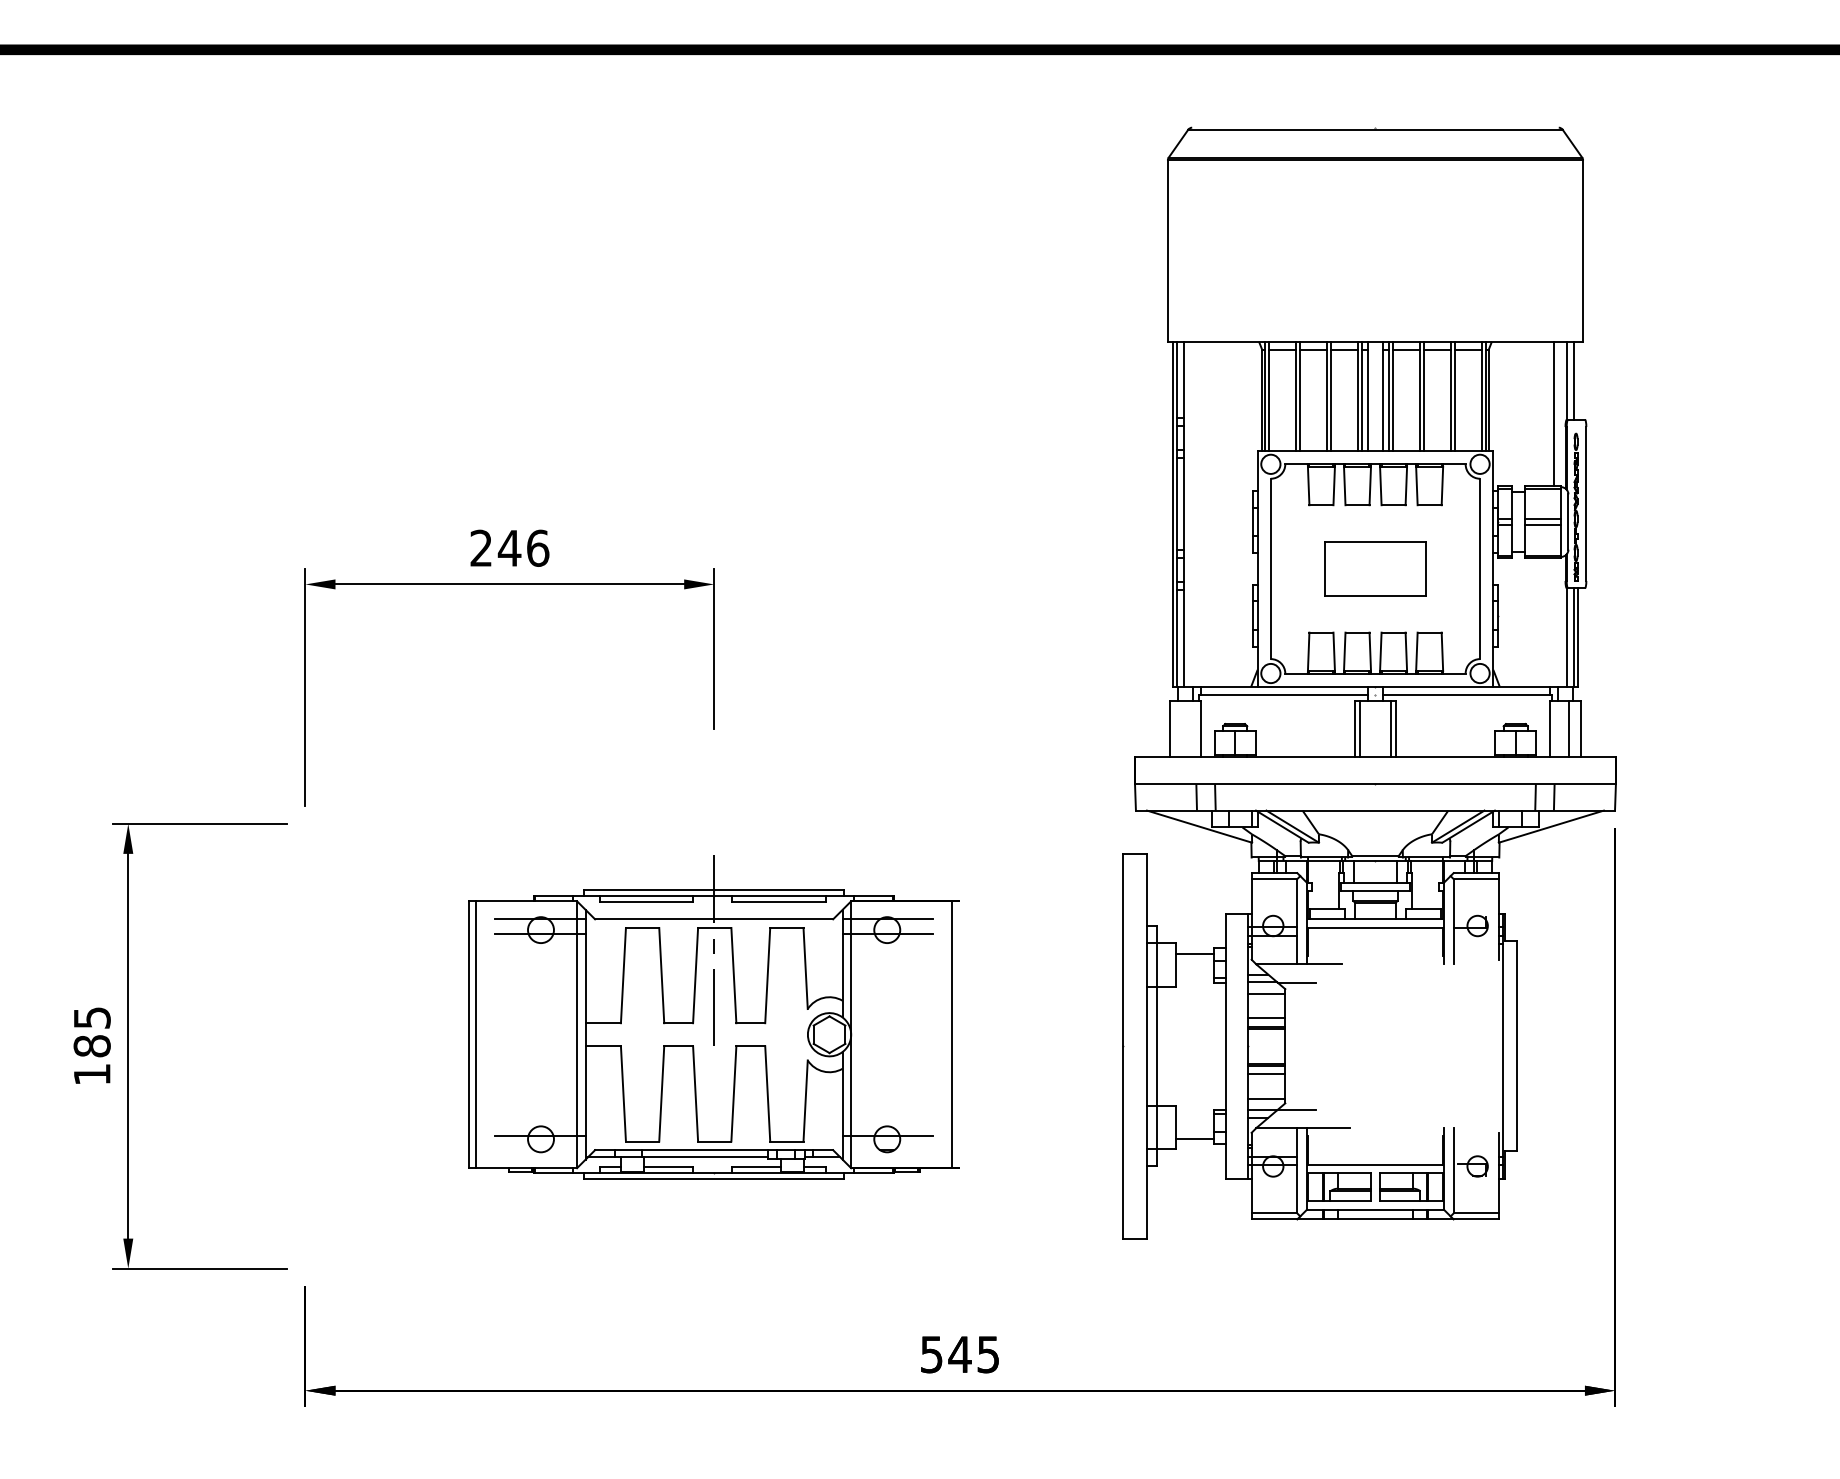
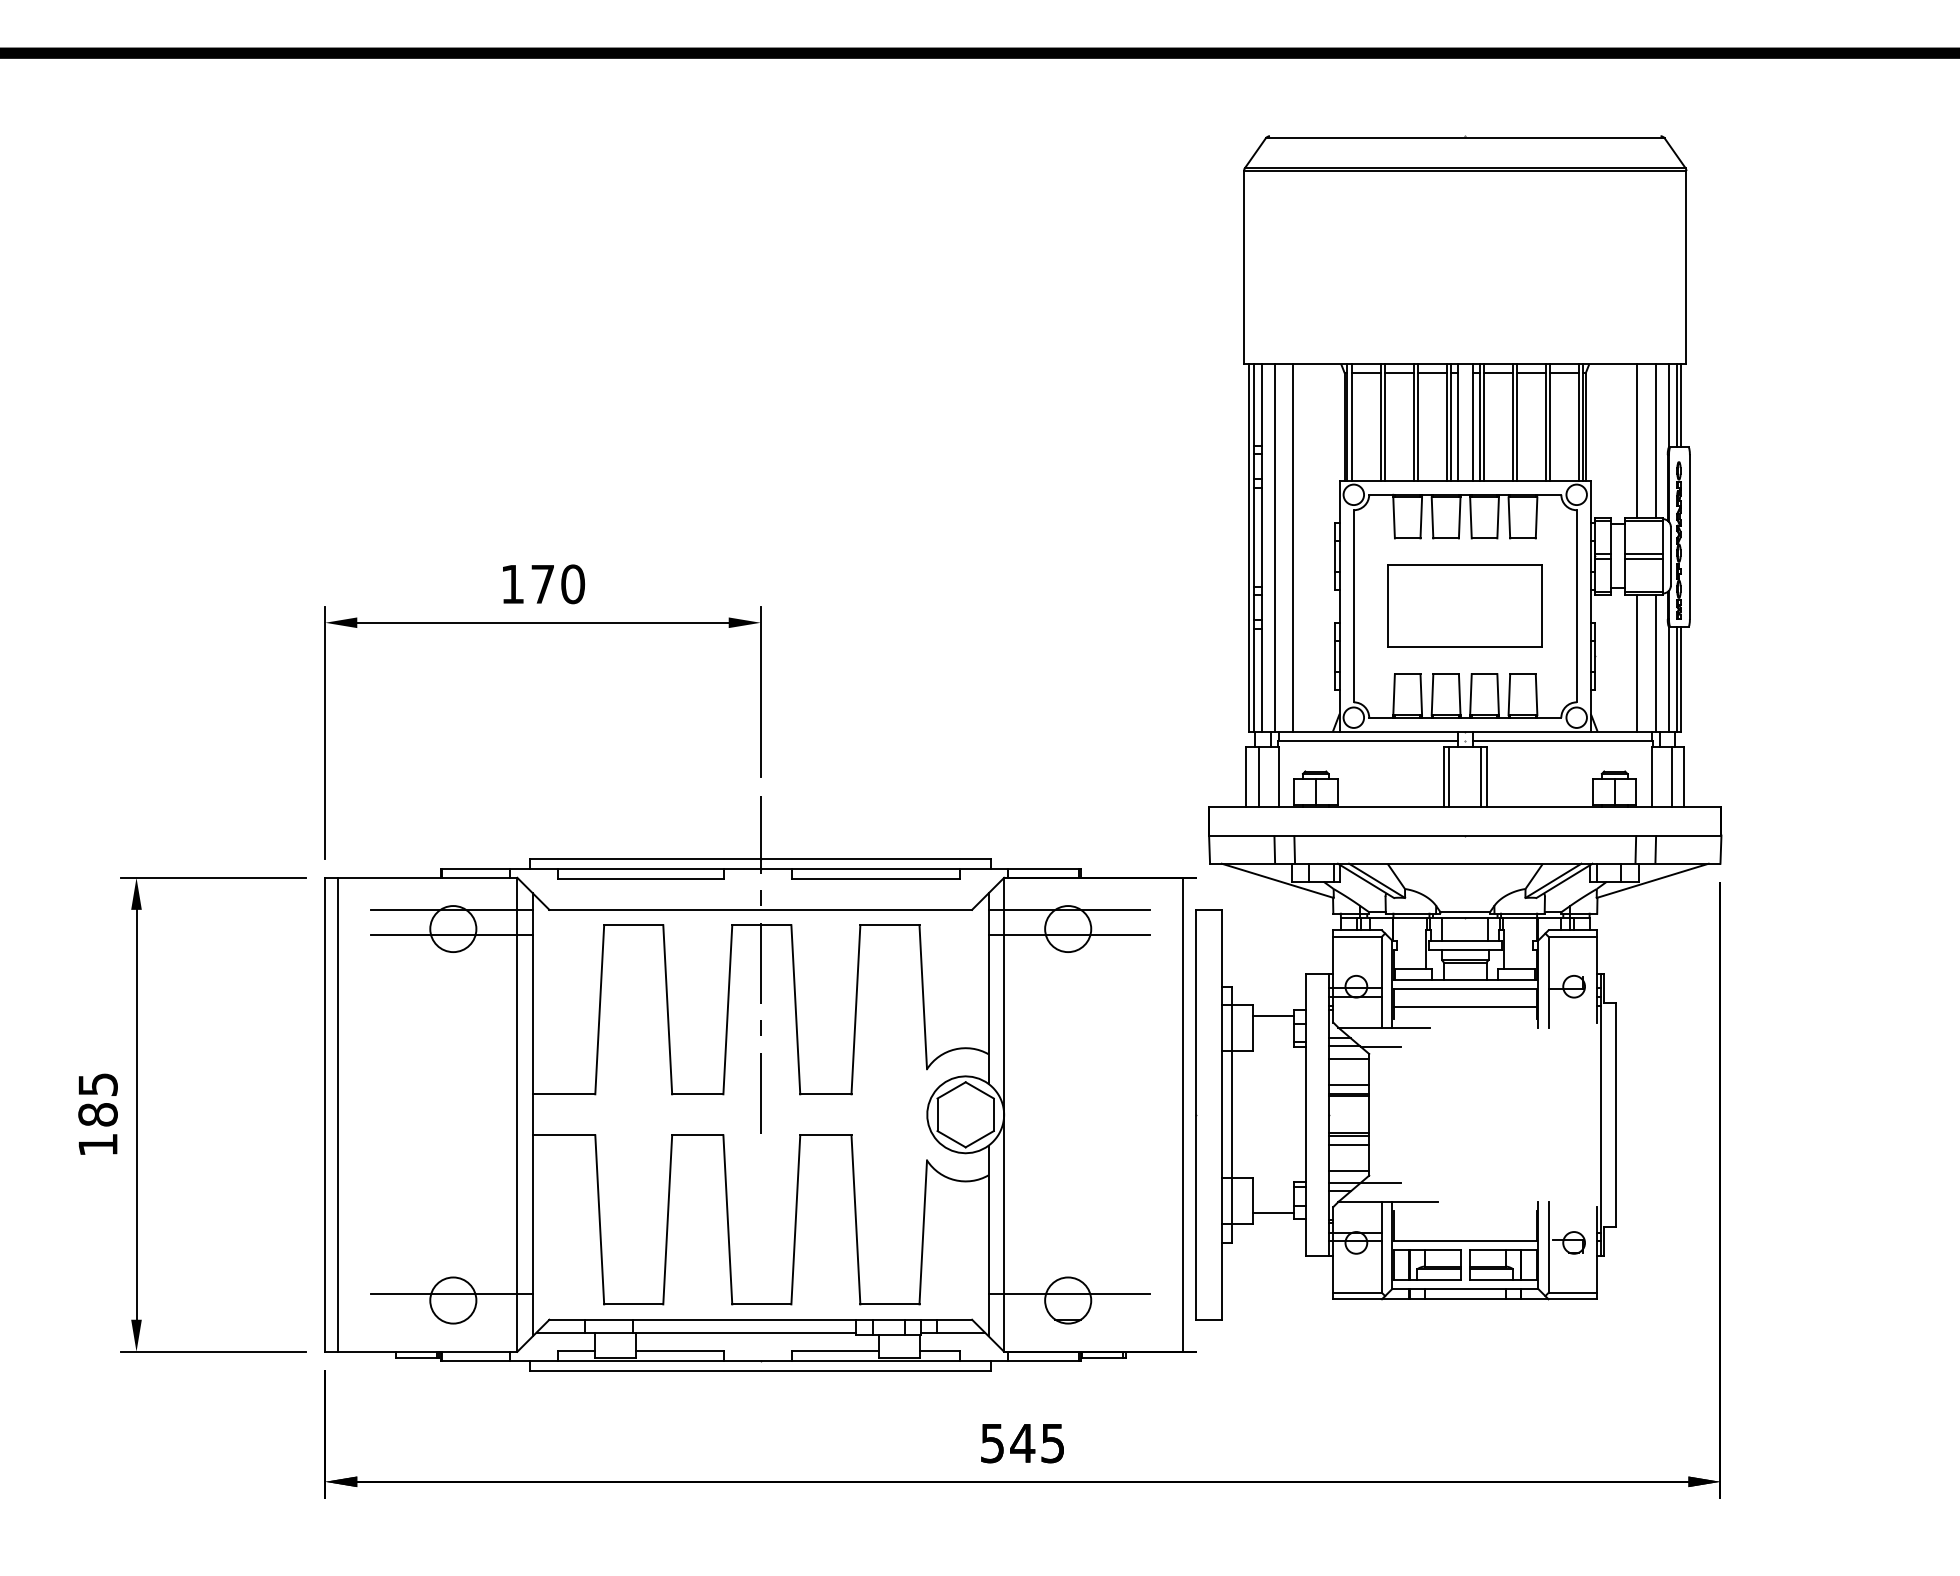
line: (1578, 380) -> (1681, 405), added
line: (1537, 413) -> (1637, 440), added
line: (1196, 513) -> (1274, 547), added
line: (1213, 513) -> (1292, 547), added
text: (509, 547) -> (542, 583), 246 -> 170
part: (1375, 568) -> (1465, 605), size x1.43
line: (1537, 622) -> (1637, 663), added
line: (1554, 622) -> (1655, 663), added
line: (1181, 729) -> (1258, 777), added
line: (1375, 945) -> (1465, 1007), added
part: (713, 1017) -> (759, 1084), size x1.67

